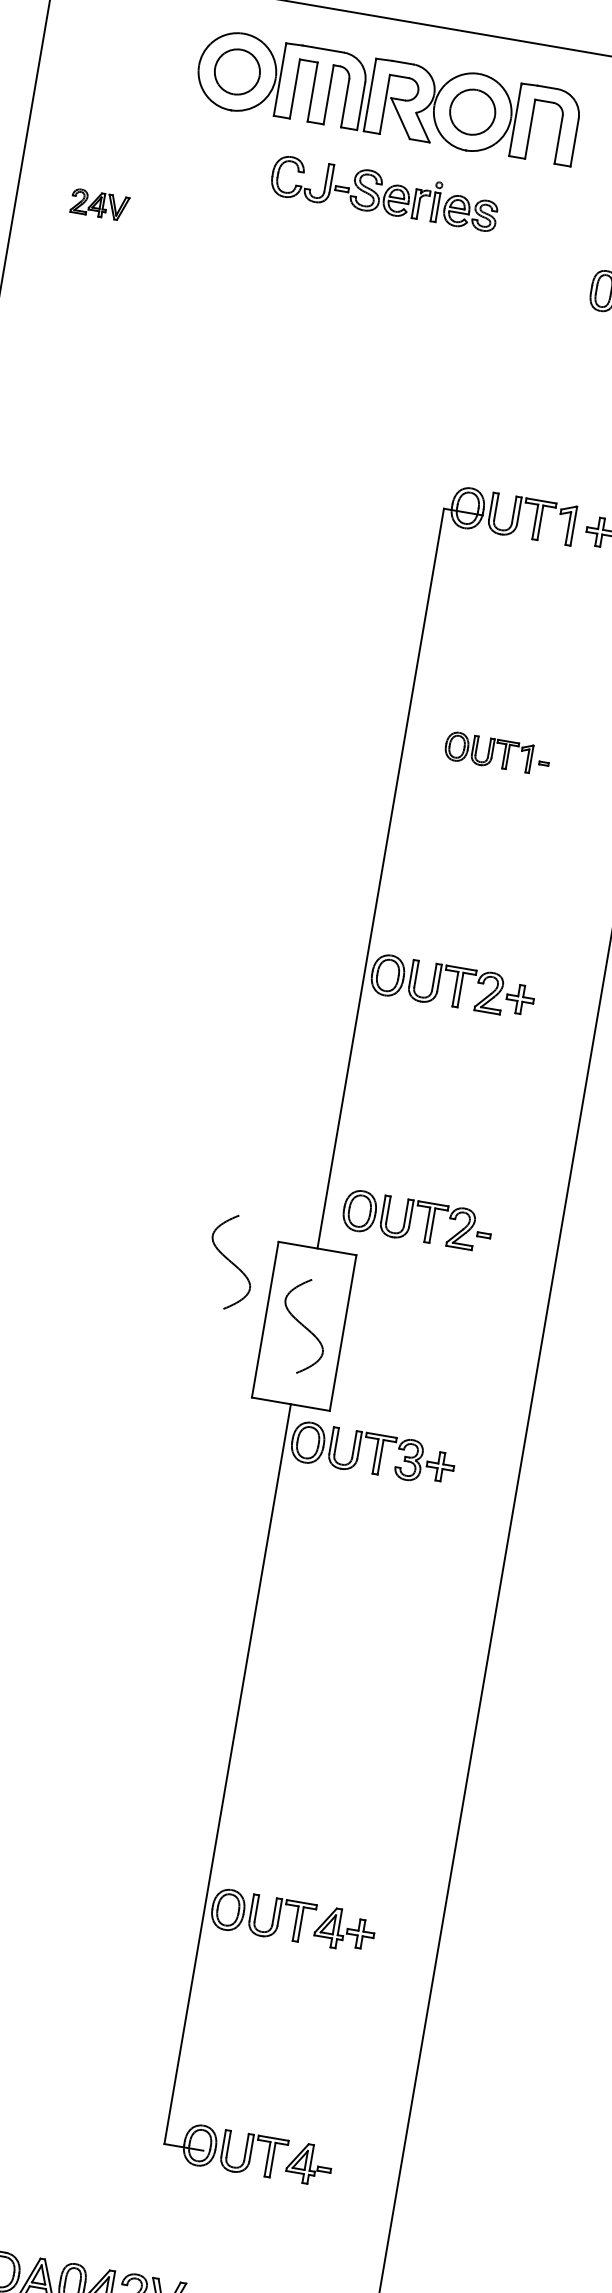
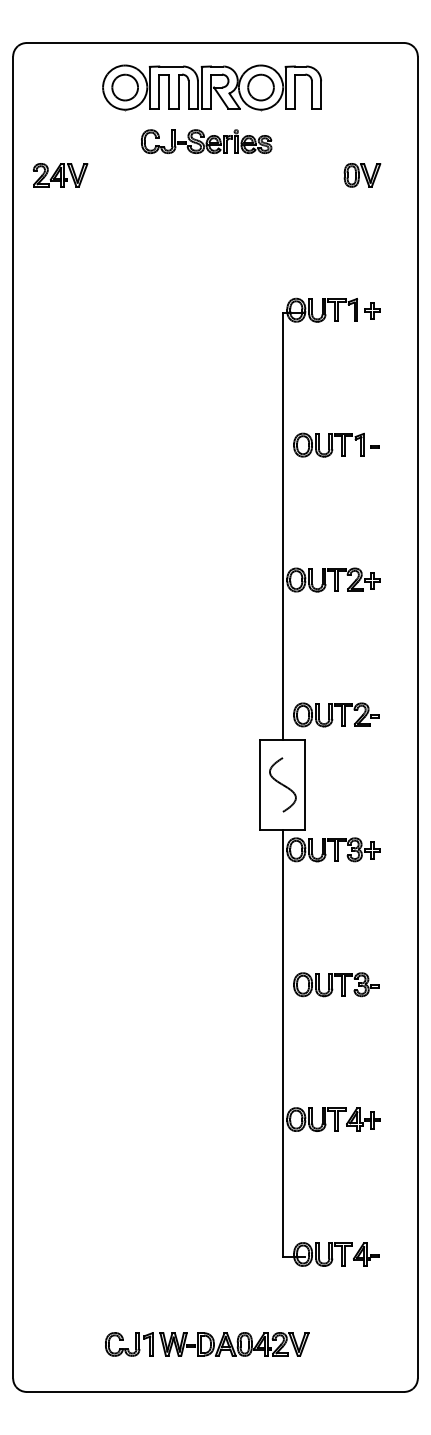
part: (384, 193) -> (206, 141), moved
part: (99, 205) -> (60, 175), size x1.67
part: (497, 752) -> (336, 444), size x1.43
part: (230, 1261) -> (235, 755), removed
part: (337, 1687) -> (336, 984), added

